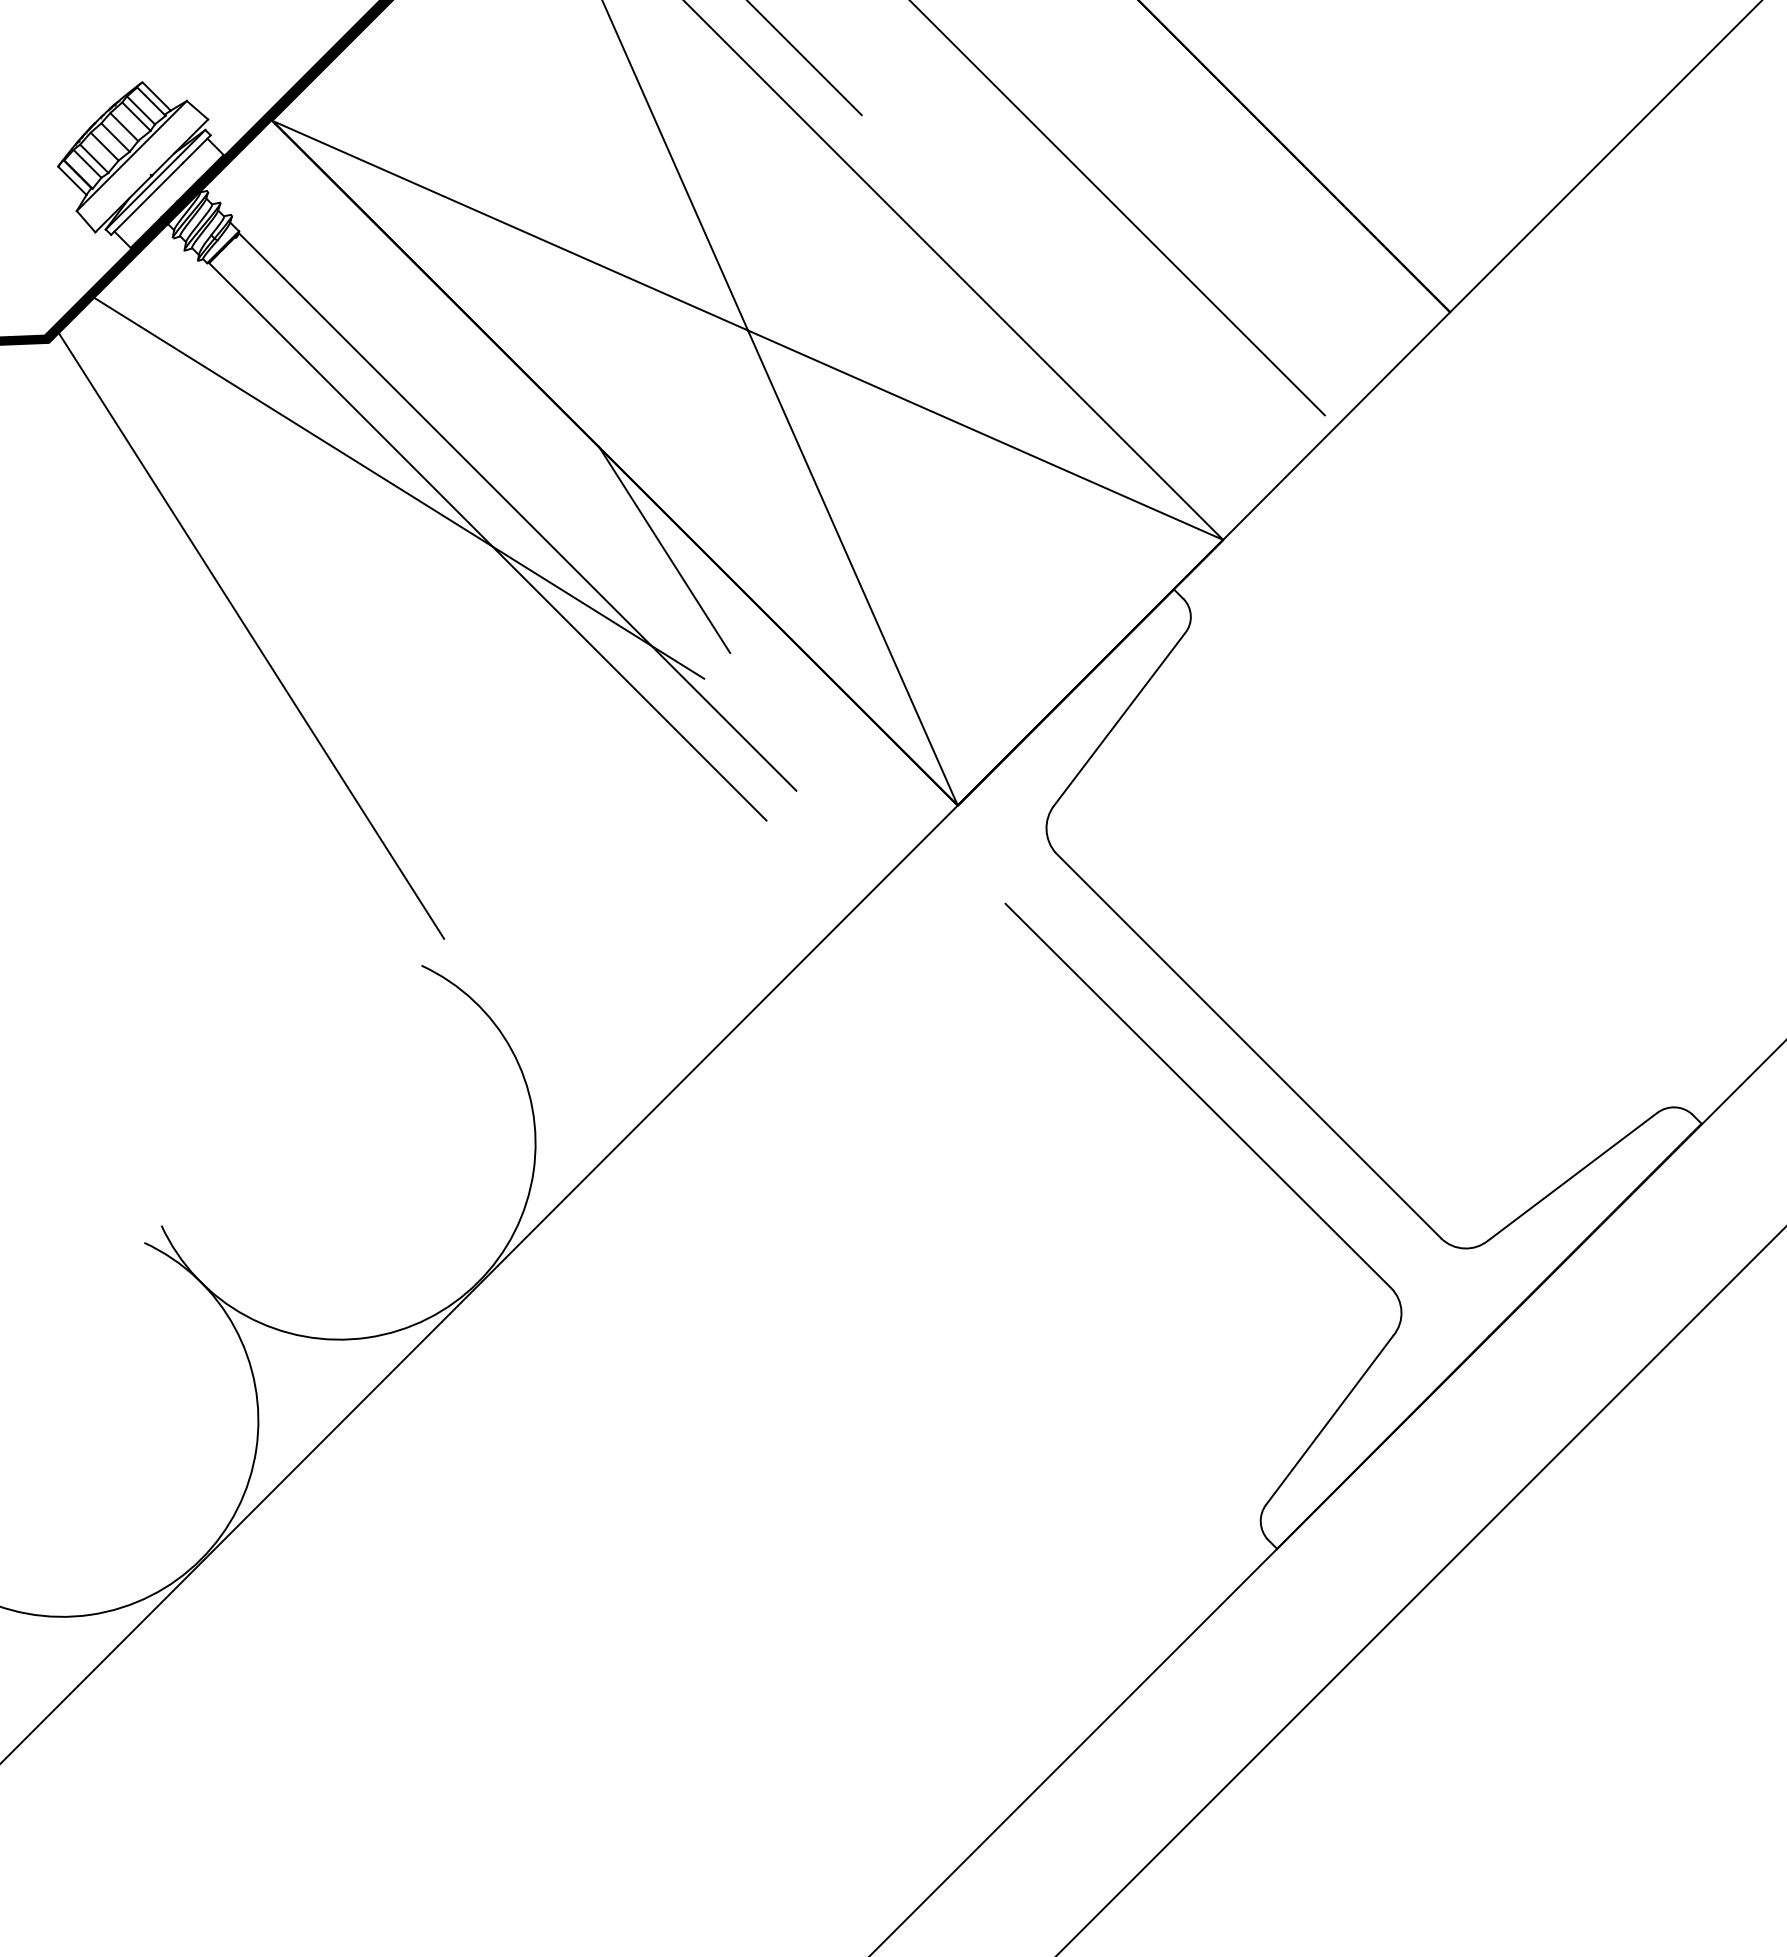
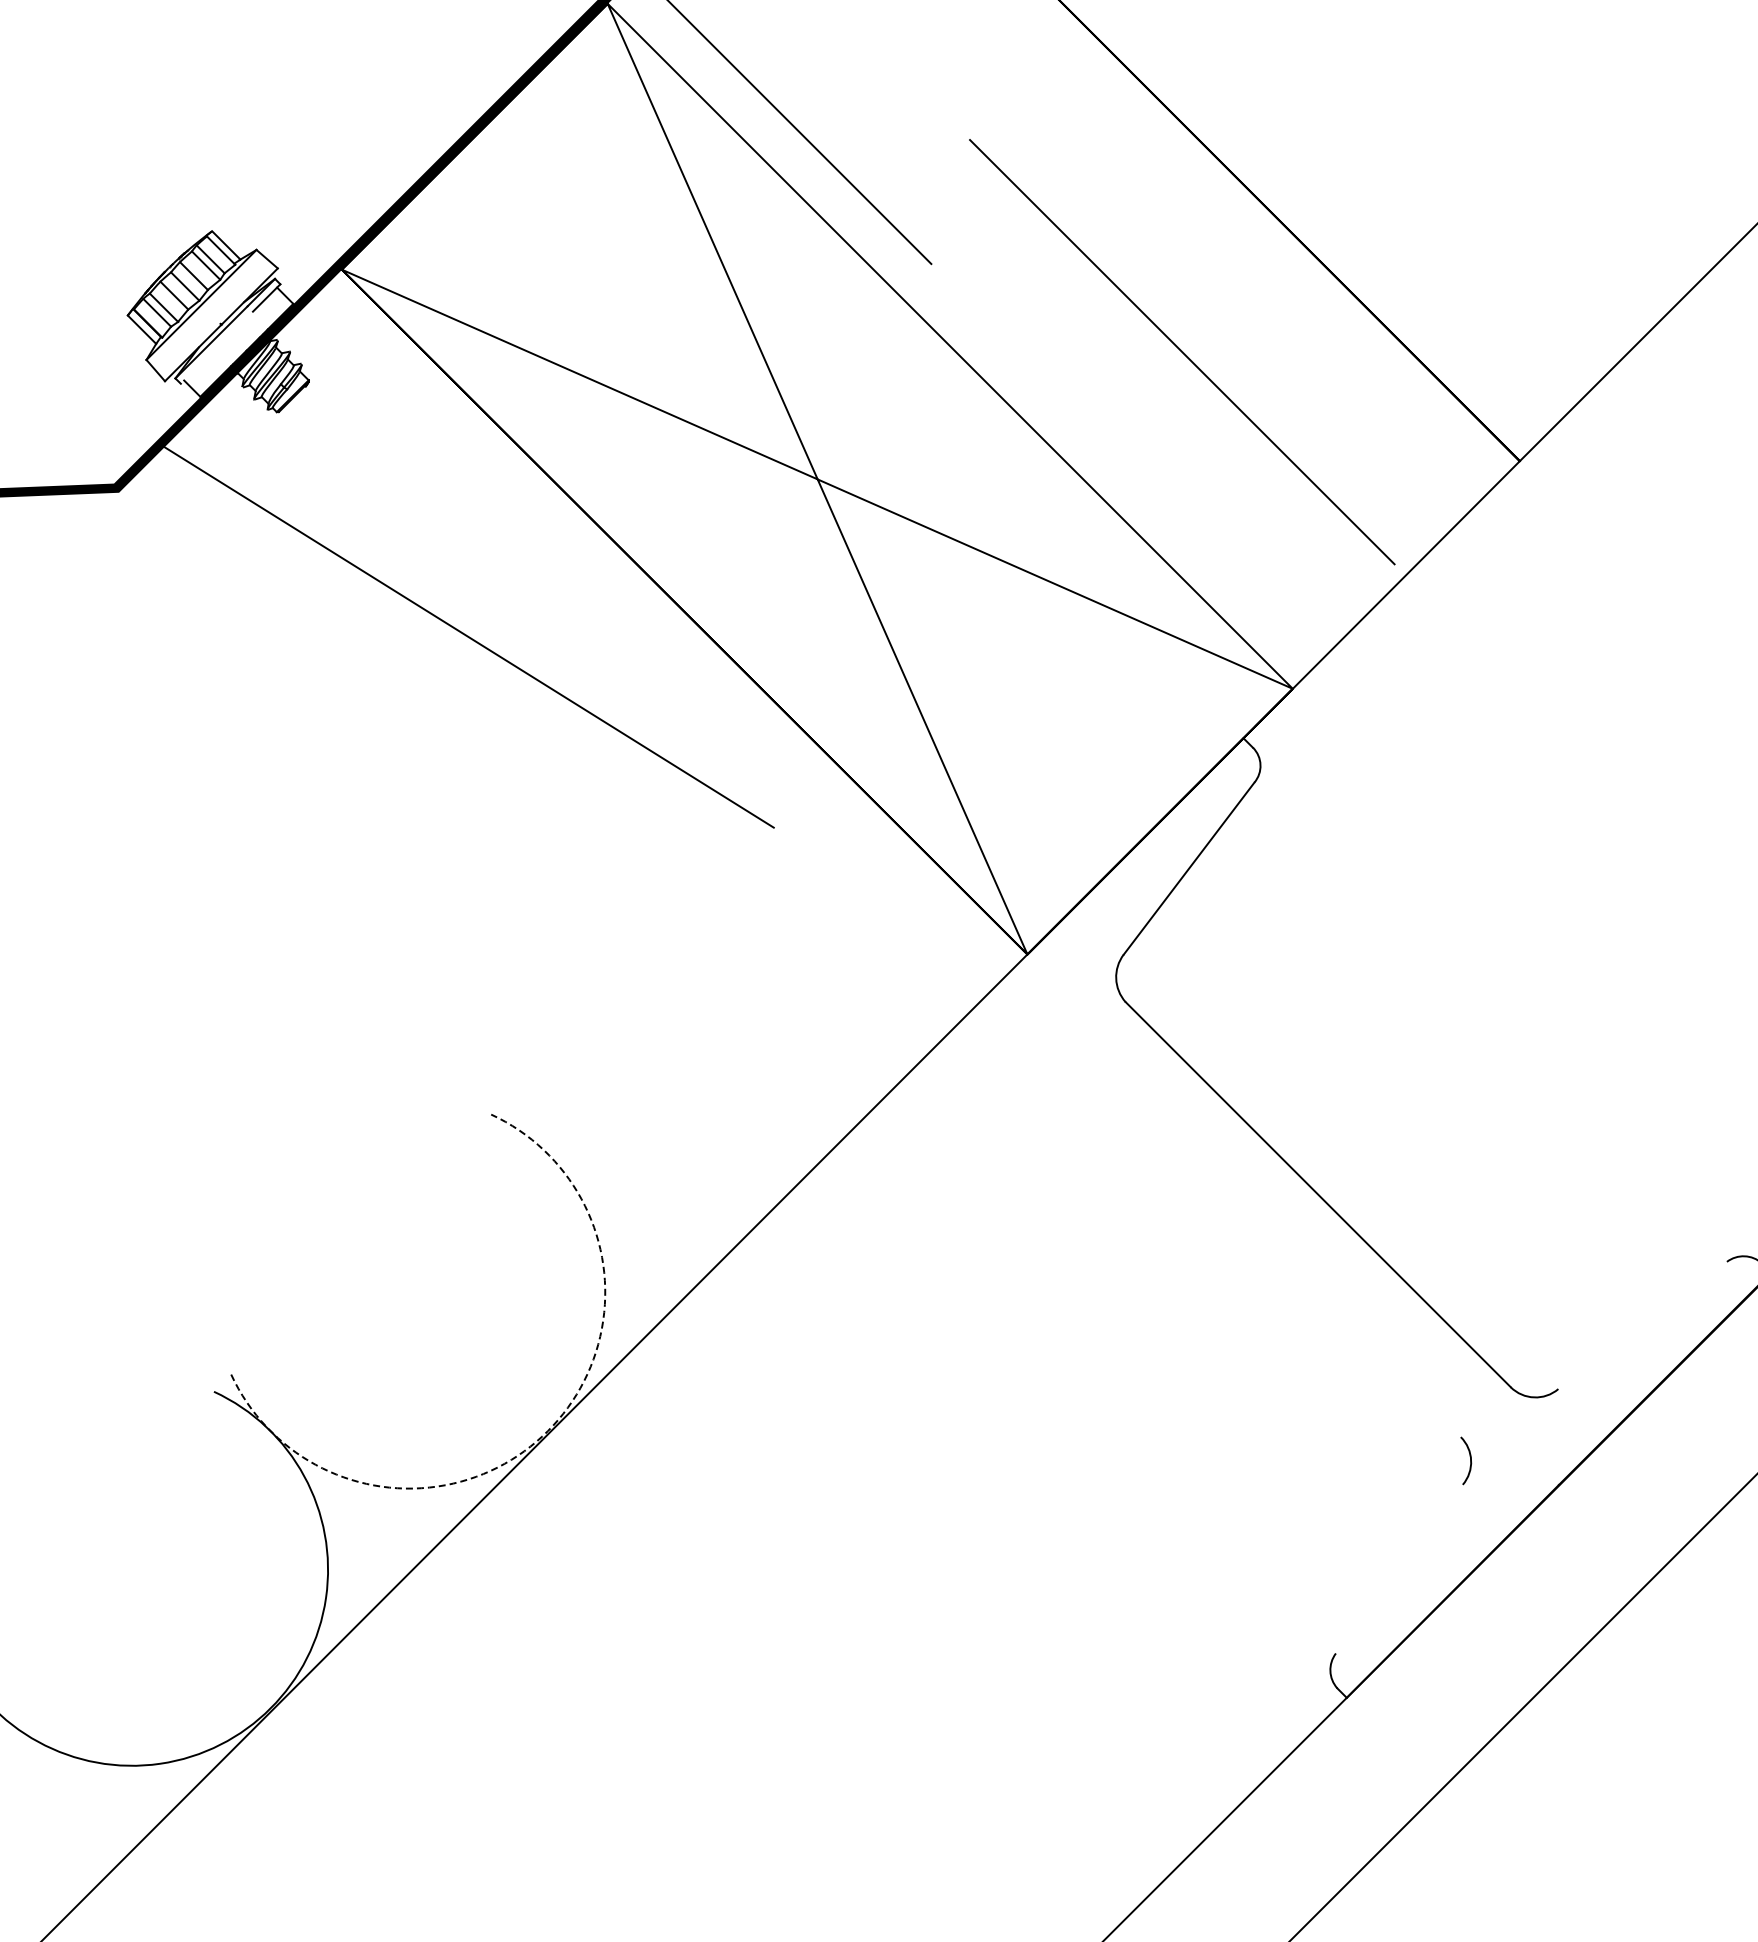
line: (147, 198) -> (217, 347), removed
line: (517, 511) -> (587, 660), removed
line: (487, 541) -> (557, 690), removed
line: (664, 549) -> (734, 698), removed
line: (251, 635) -> (321, 784), removed
line: (1198, 1095) -> (1268, 1244), removed
line: (1572, 1176) -> (1642, 1325), removed
arc: (478, 1282) -> (548, 1431), solid -> dashed
line: (1329, 1419) -> (1399, 1568), removed

